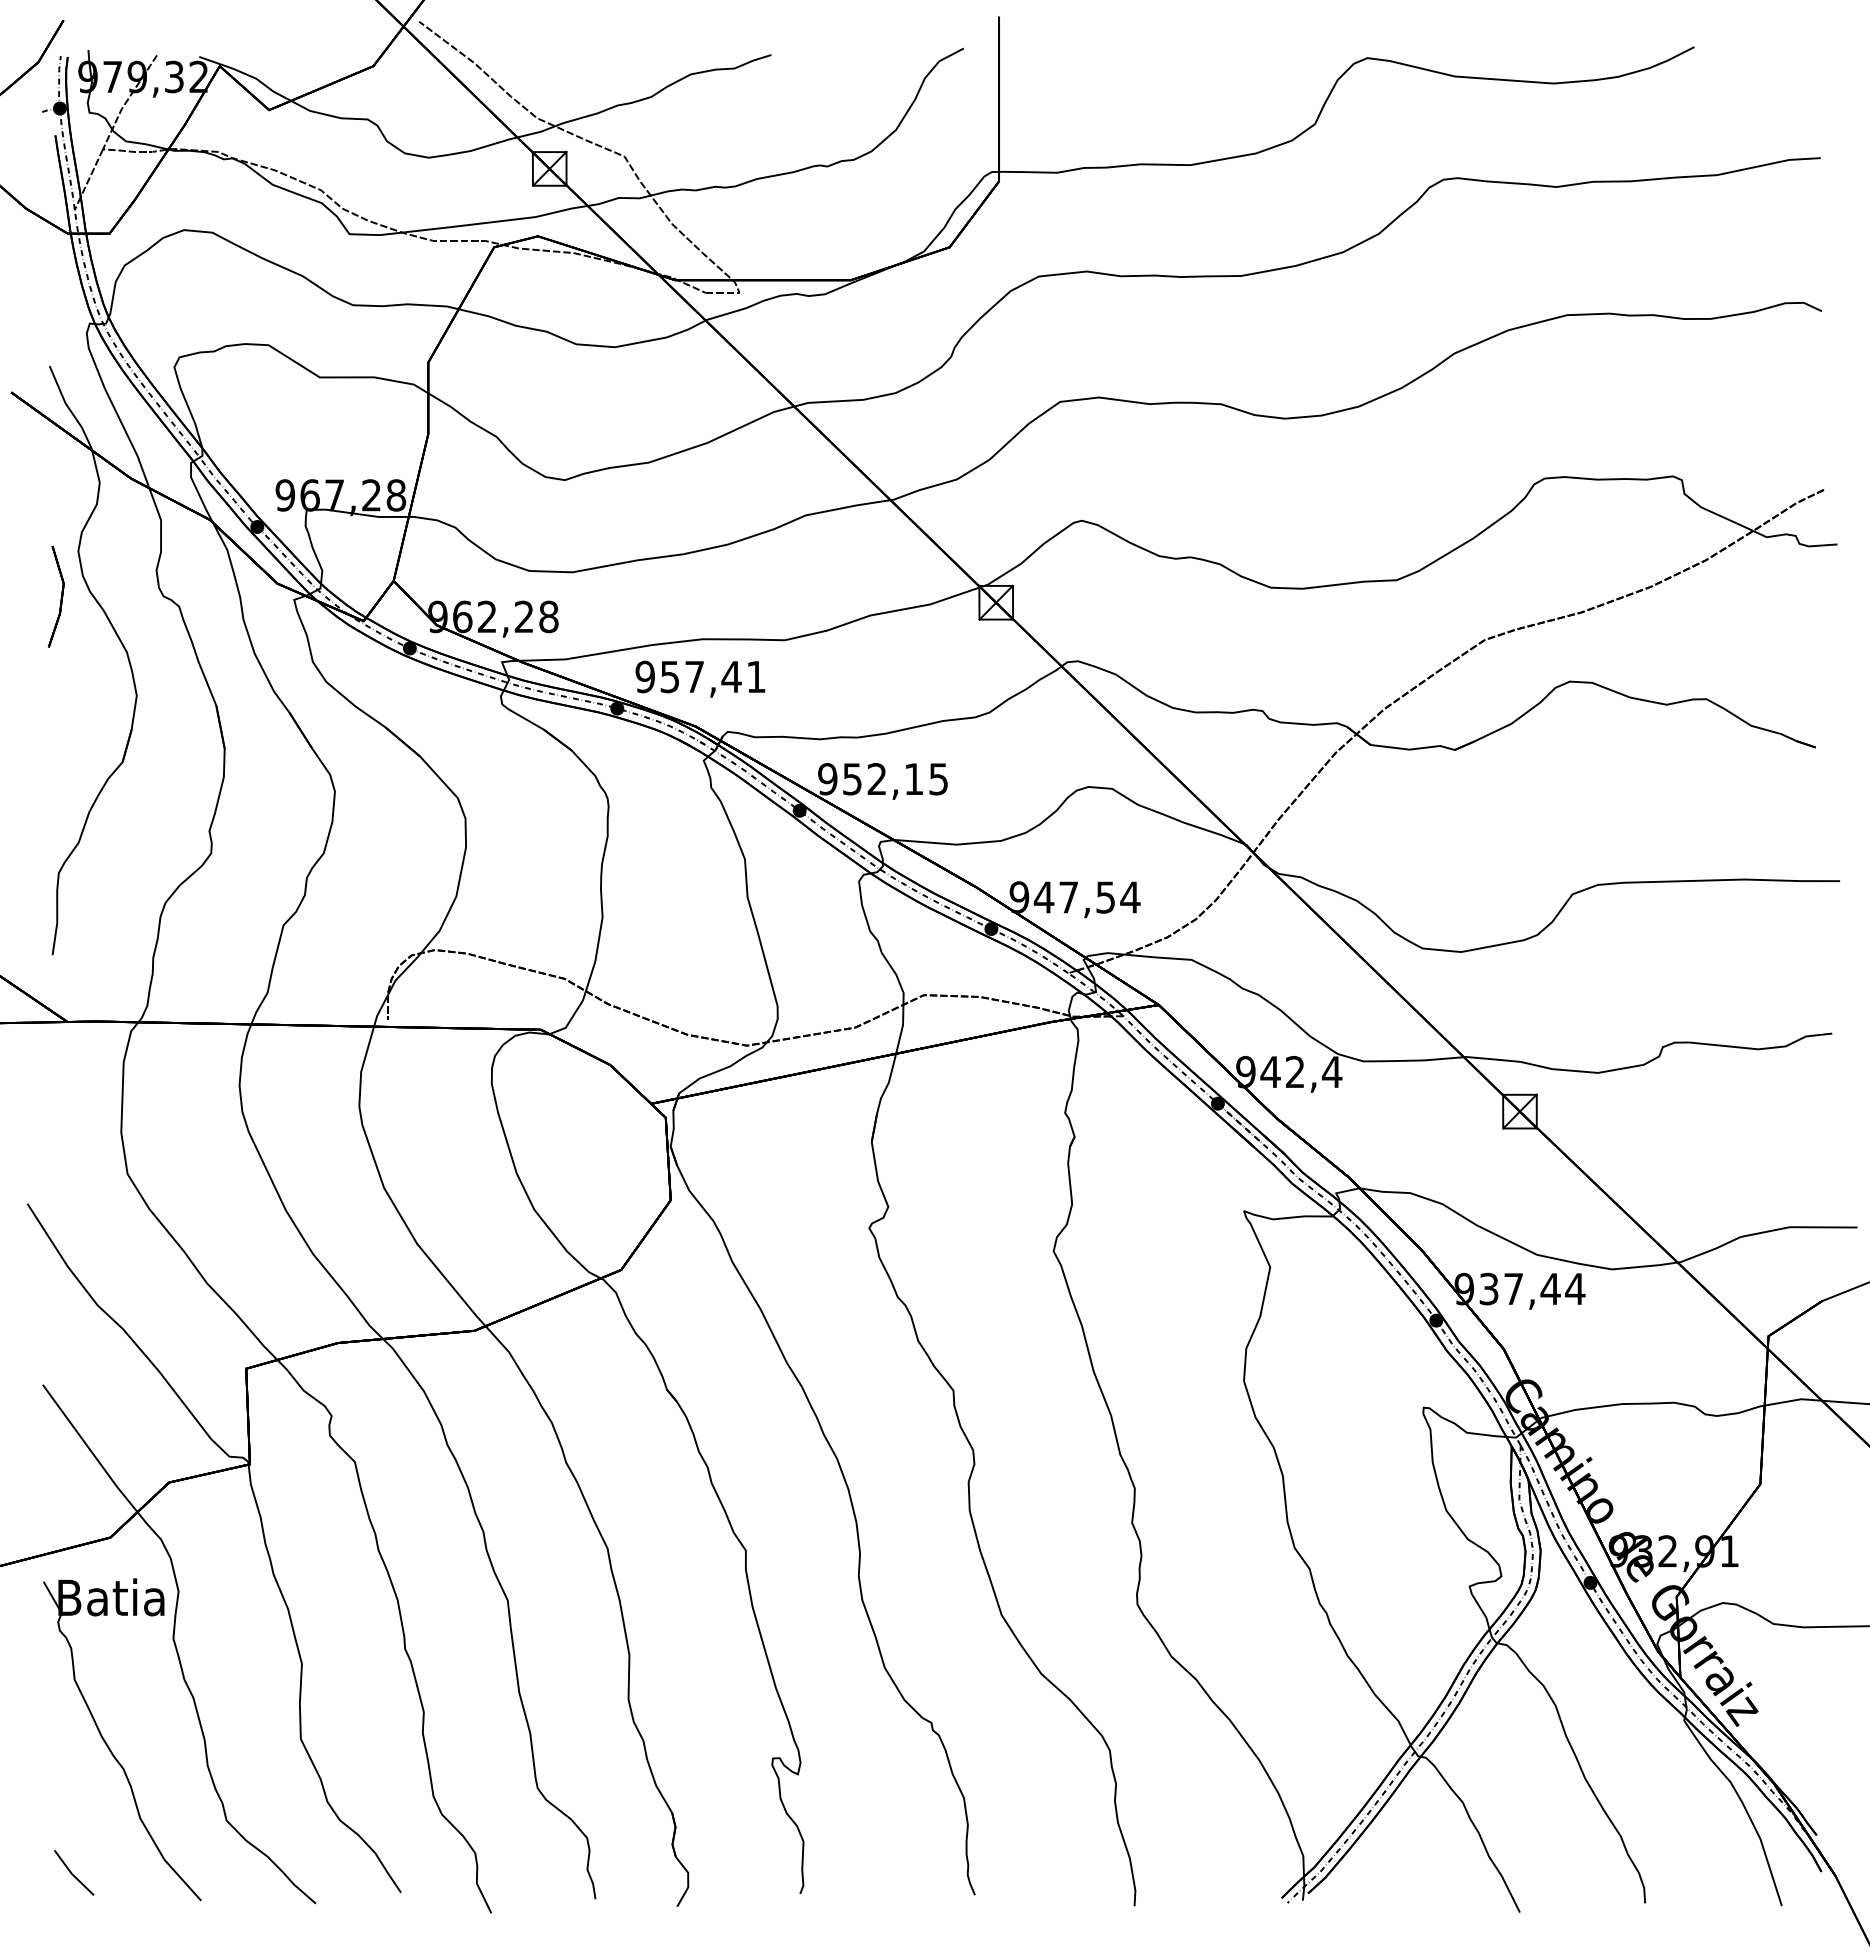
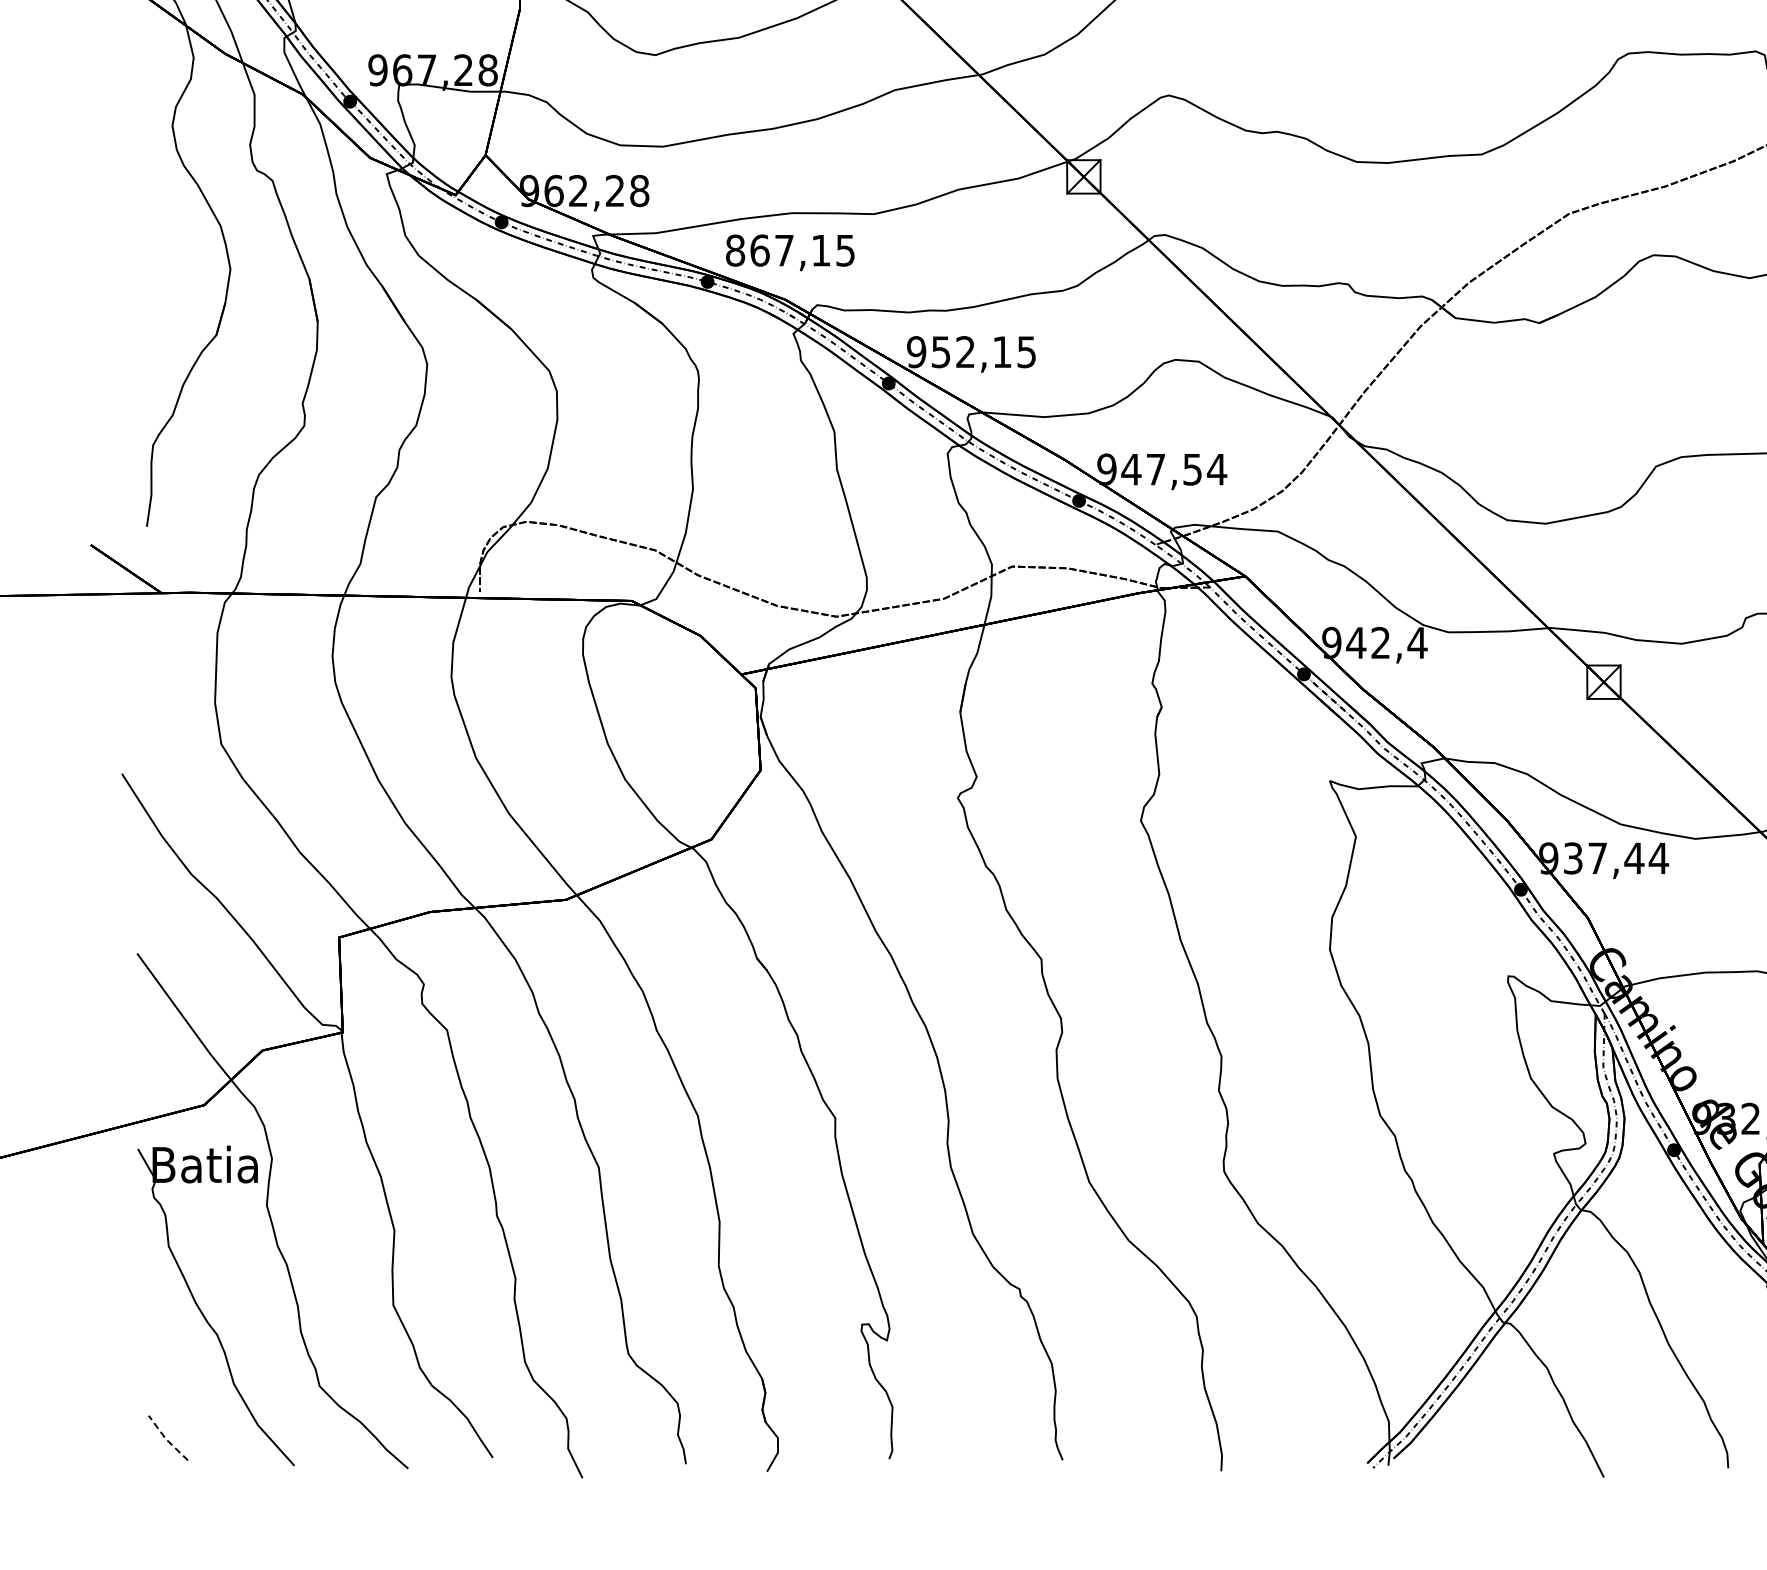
part: (56, 596) -> (150, 170), removed
text: (700, 676) -> (790, 250), 957,41 -> 867,15
line: (71, 1873) -> (165, 1438), solid -> dashed

